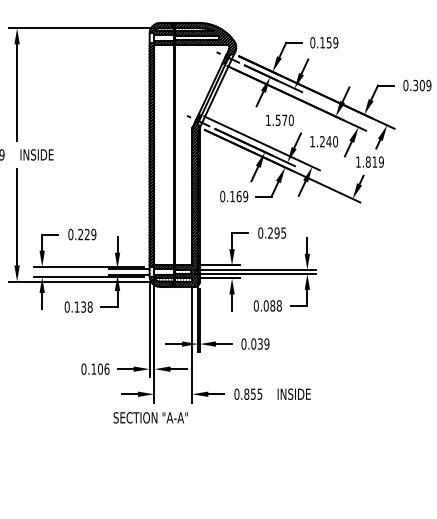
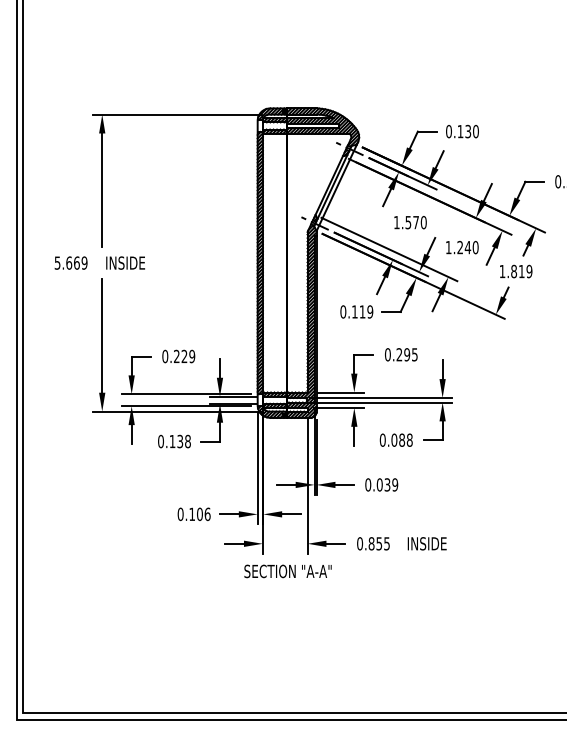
text: (331, 42) -> (471, 131), 0.159 -> 0.130
text: (239, 196) -> (362, 311), 0.169 -> 0.119
text: (150, 417) -> (287, 571), moved

